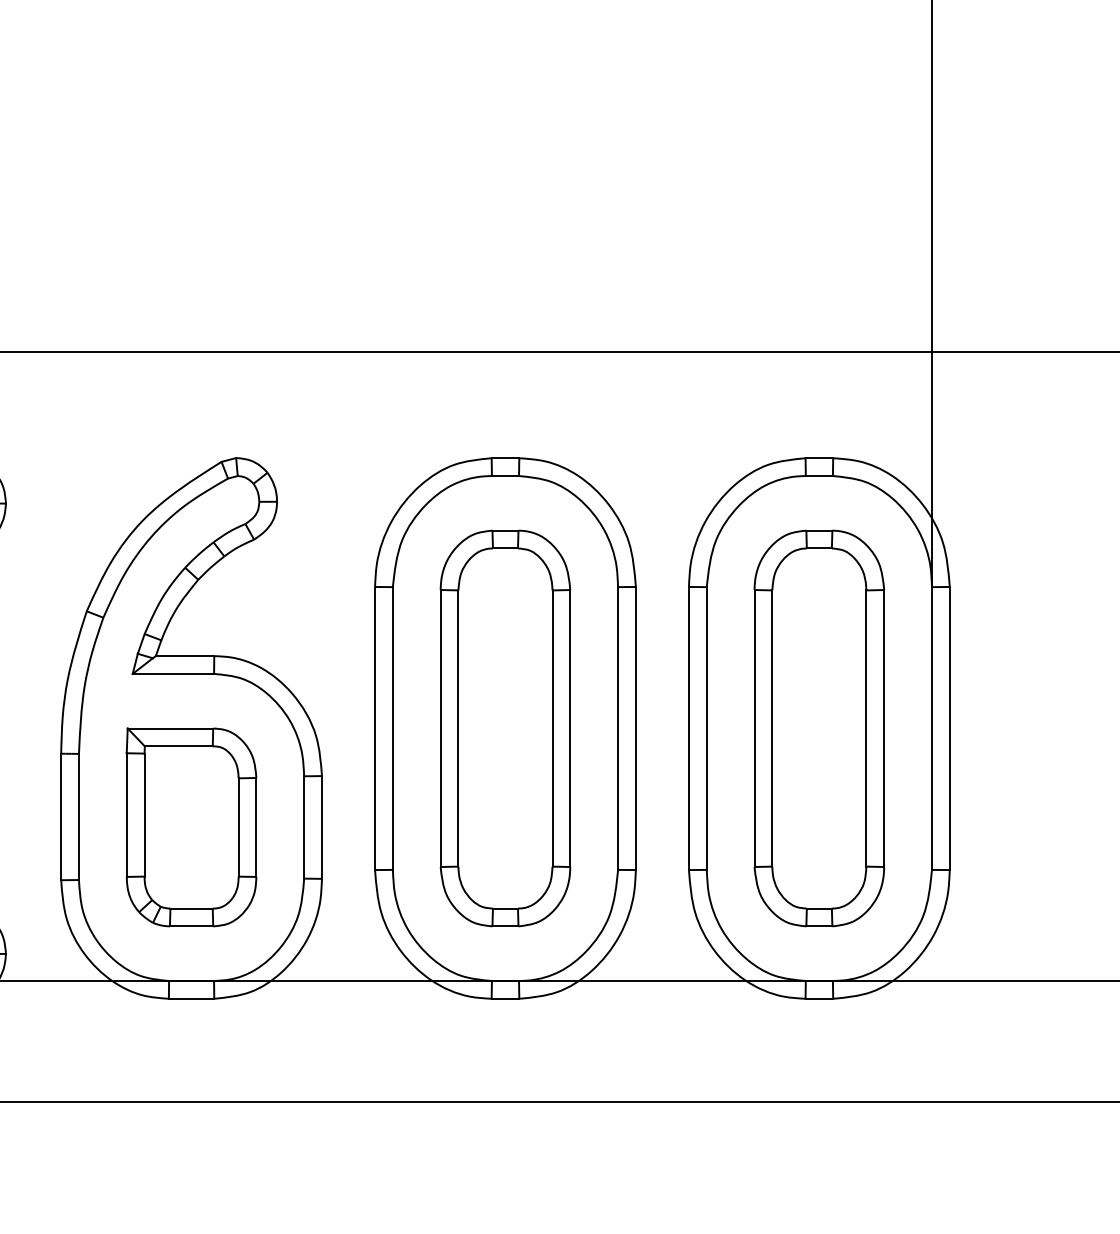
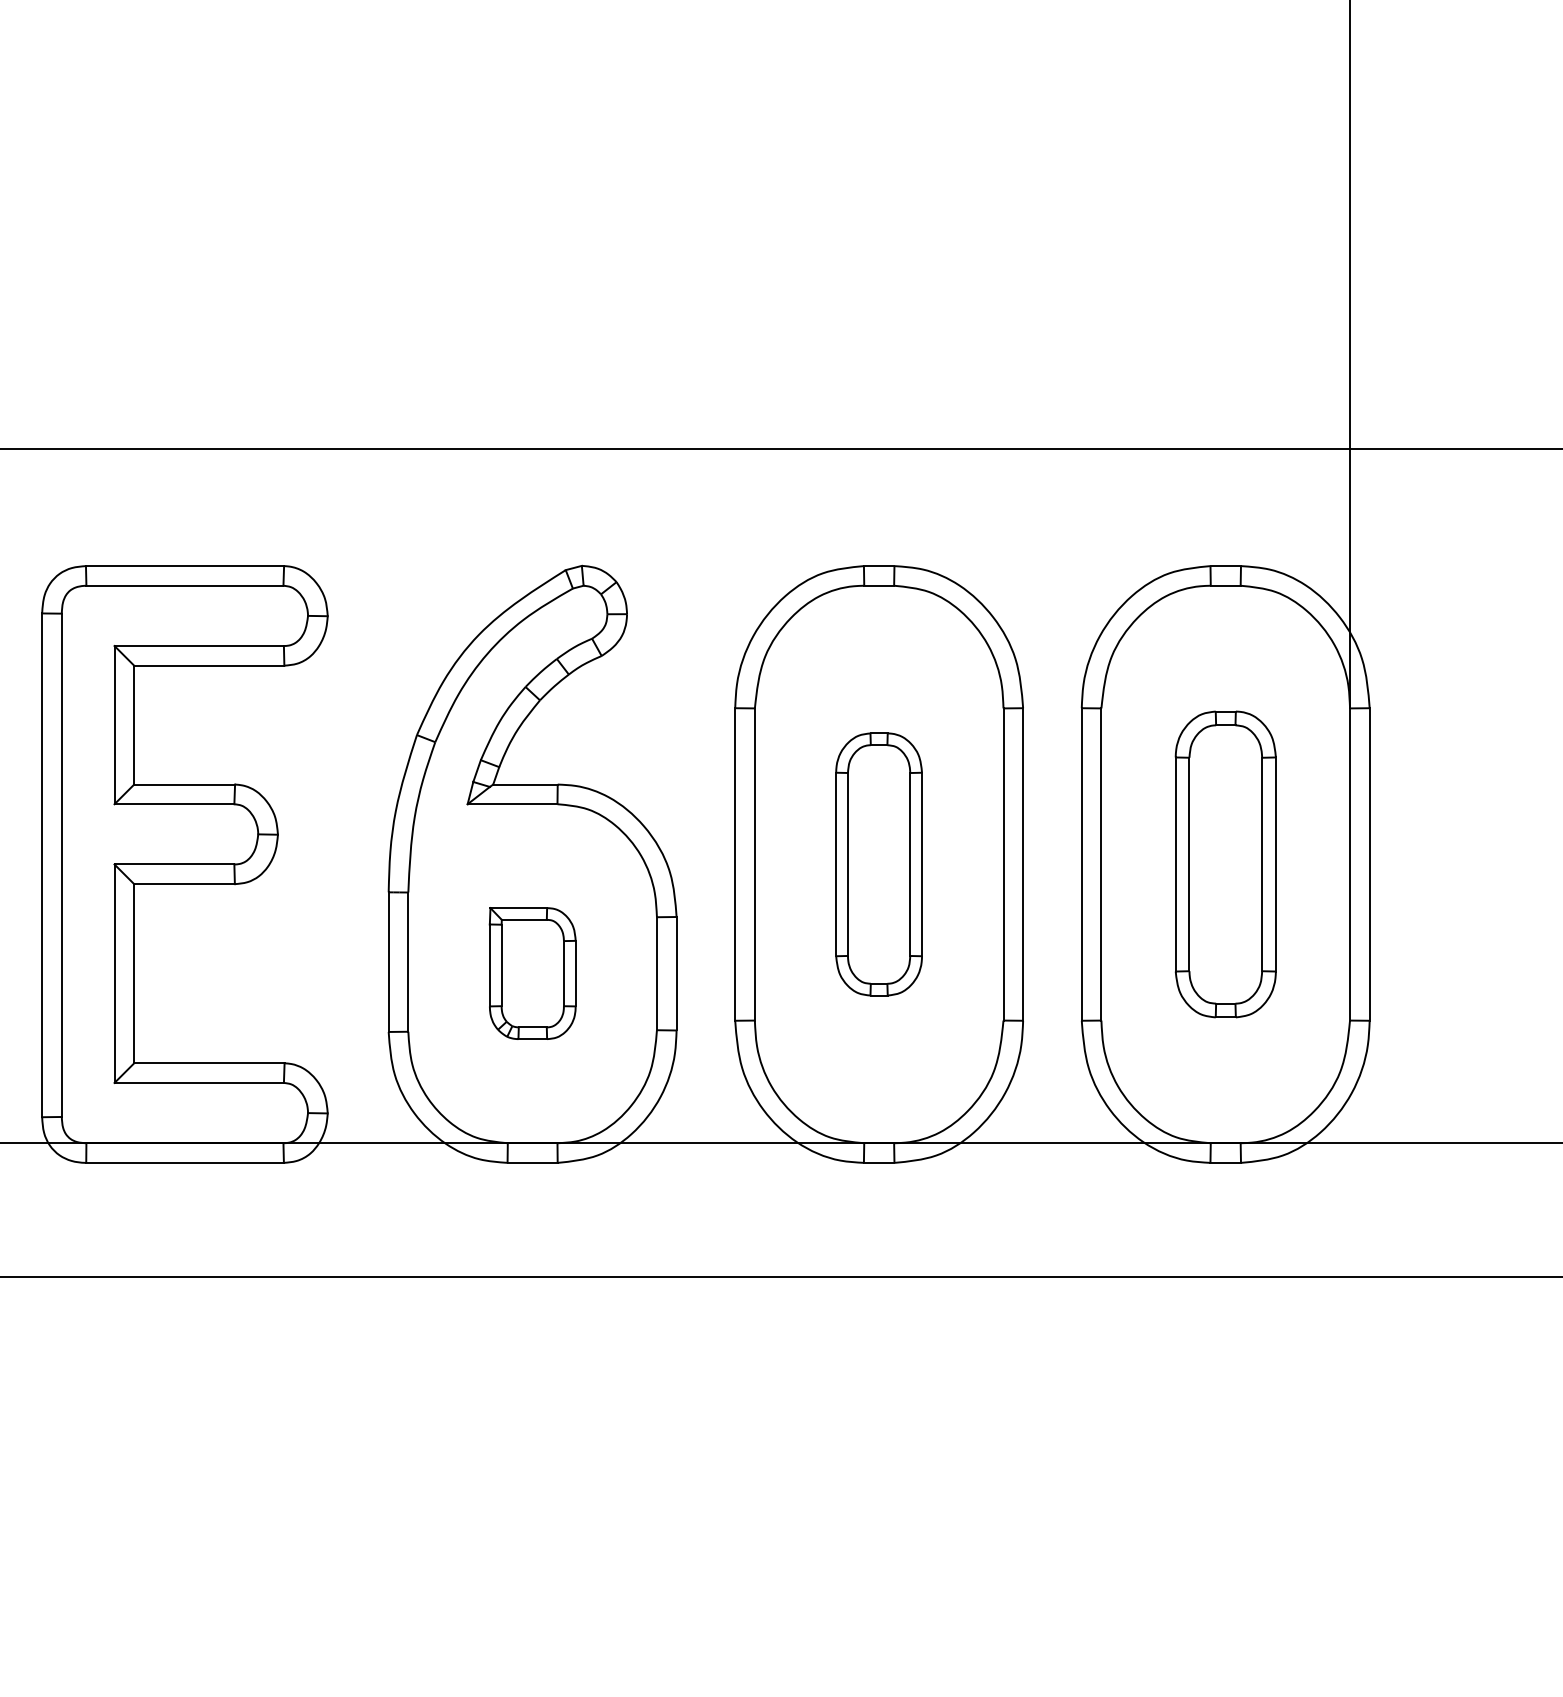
part: (504, 728) -> (878, 864), size x0.6
part: (819, 728) -> (1225, 864), size x0.7
part: (191, 827) -> (532, 973), size x0.6

